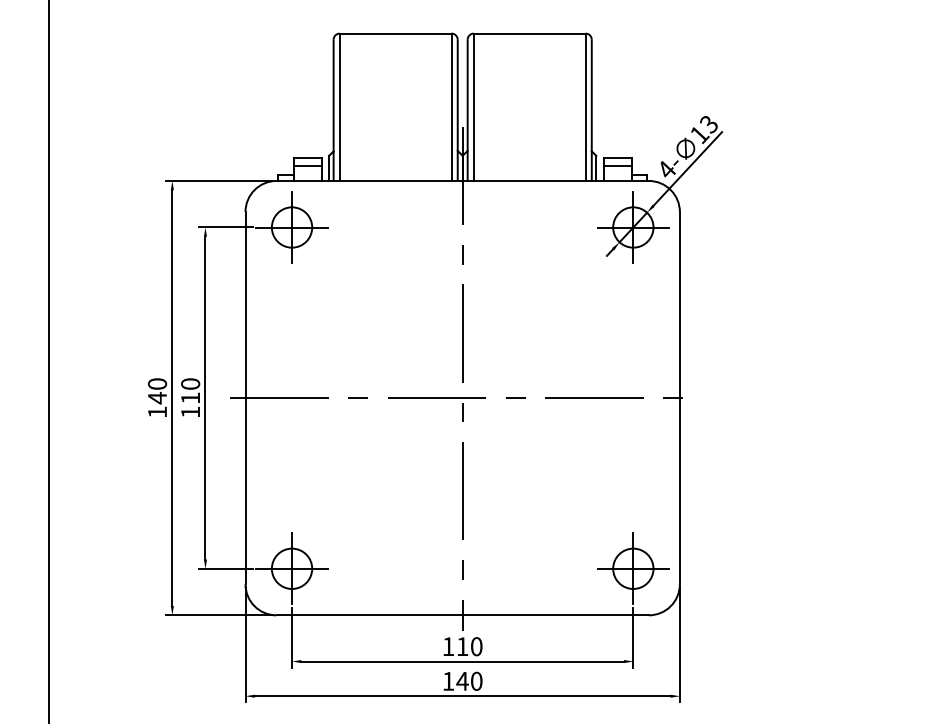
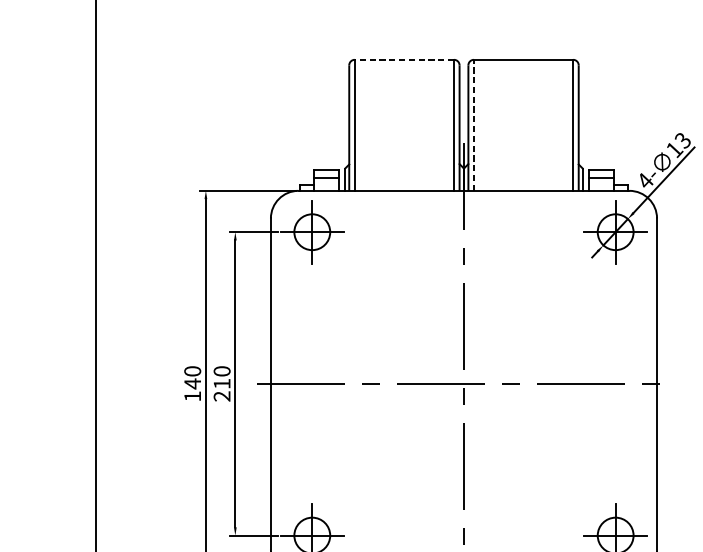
line: (395, 33) -> (404, 59), solid -> dashed
line: (473, 107) -> (473, 125), solid -> dashed
text: (190, 412) -> (222, 396), 110 -> 210

